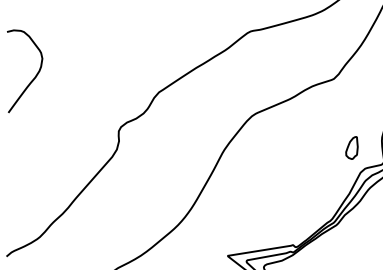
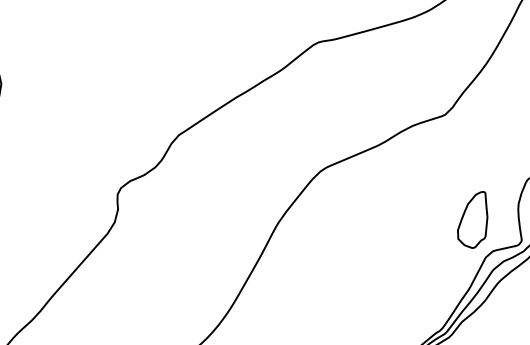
part: (351, 147) -> (471, 219), size x1.67

